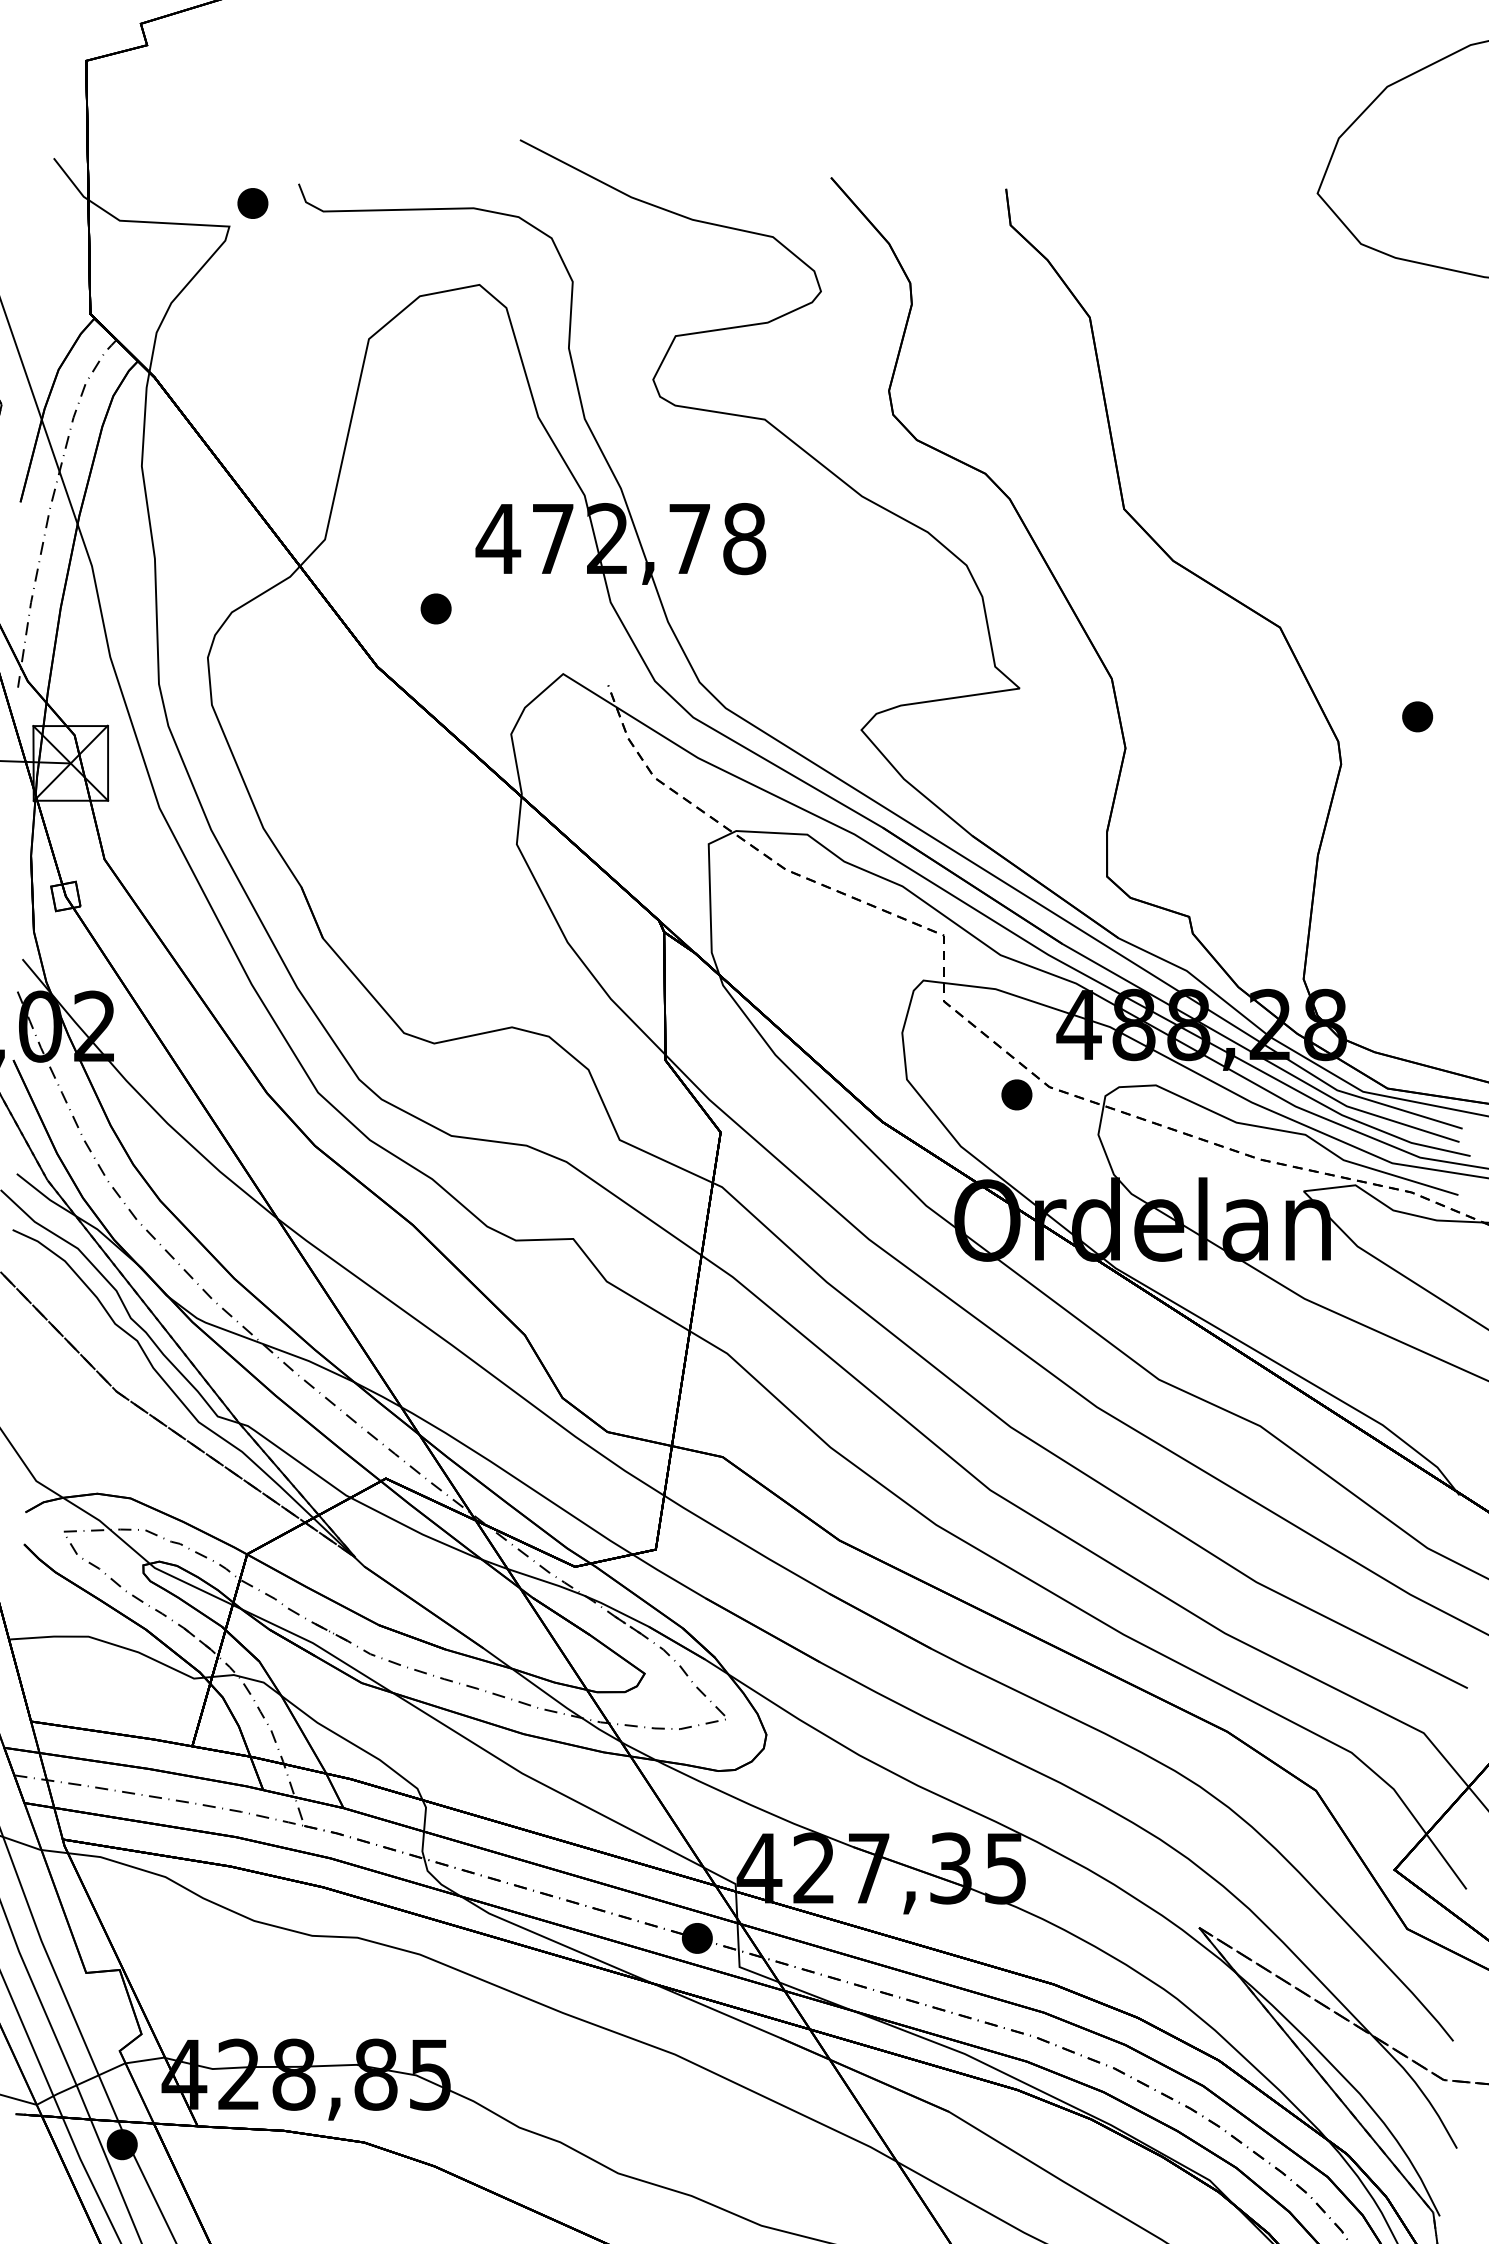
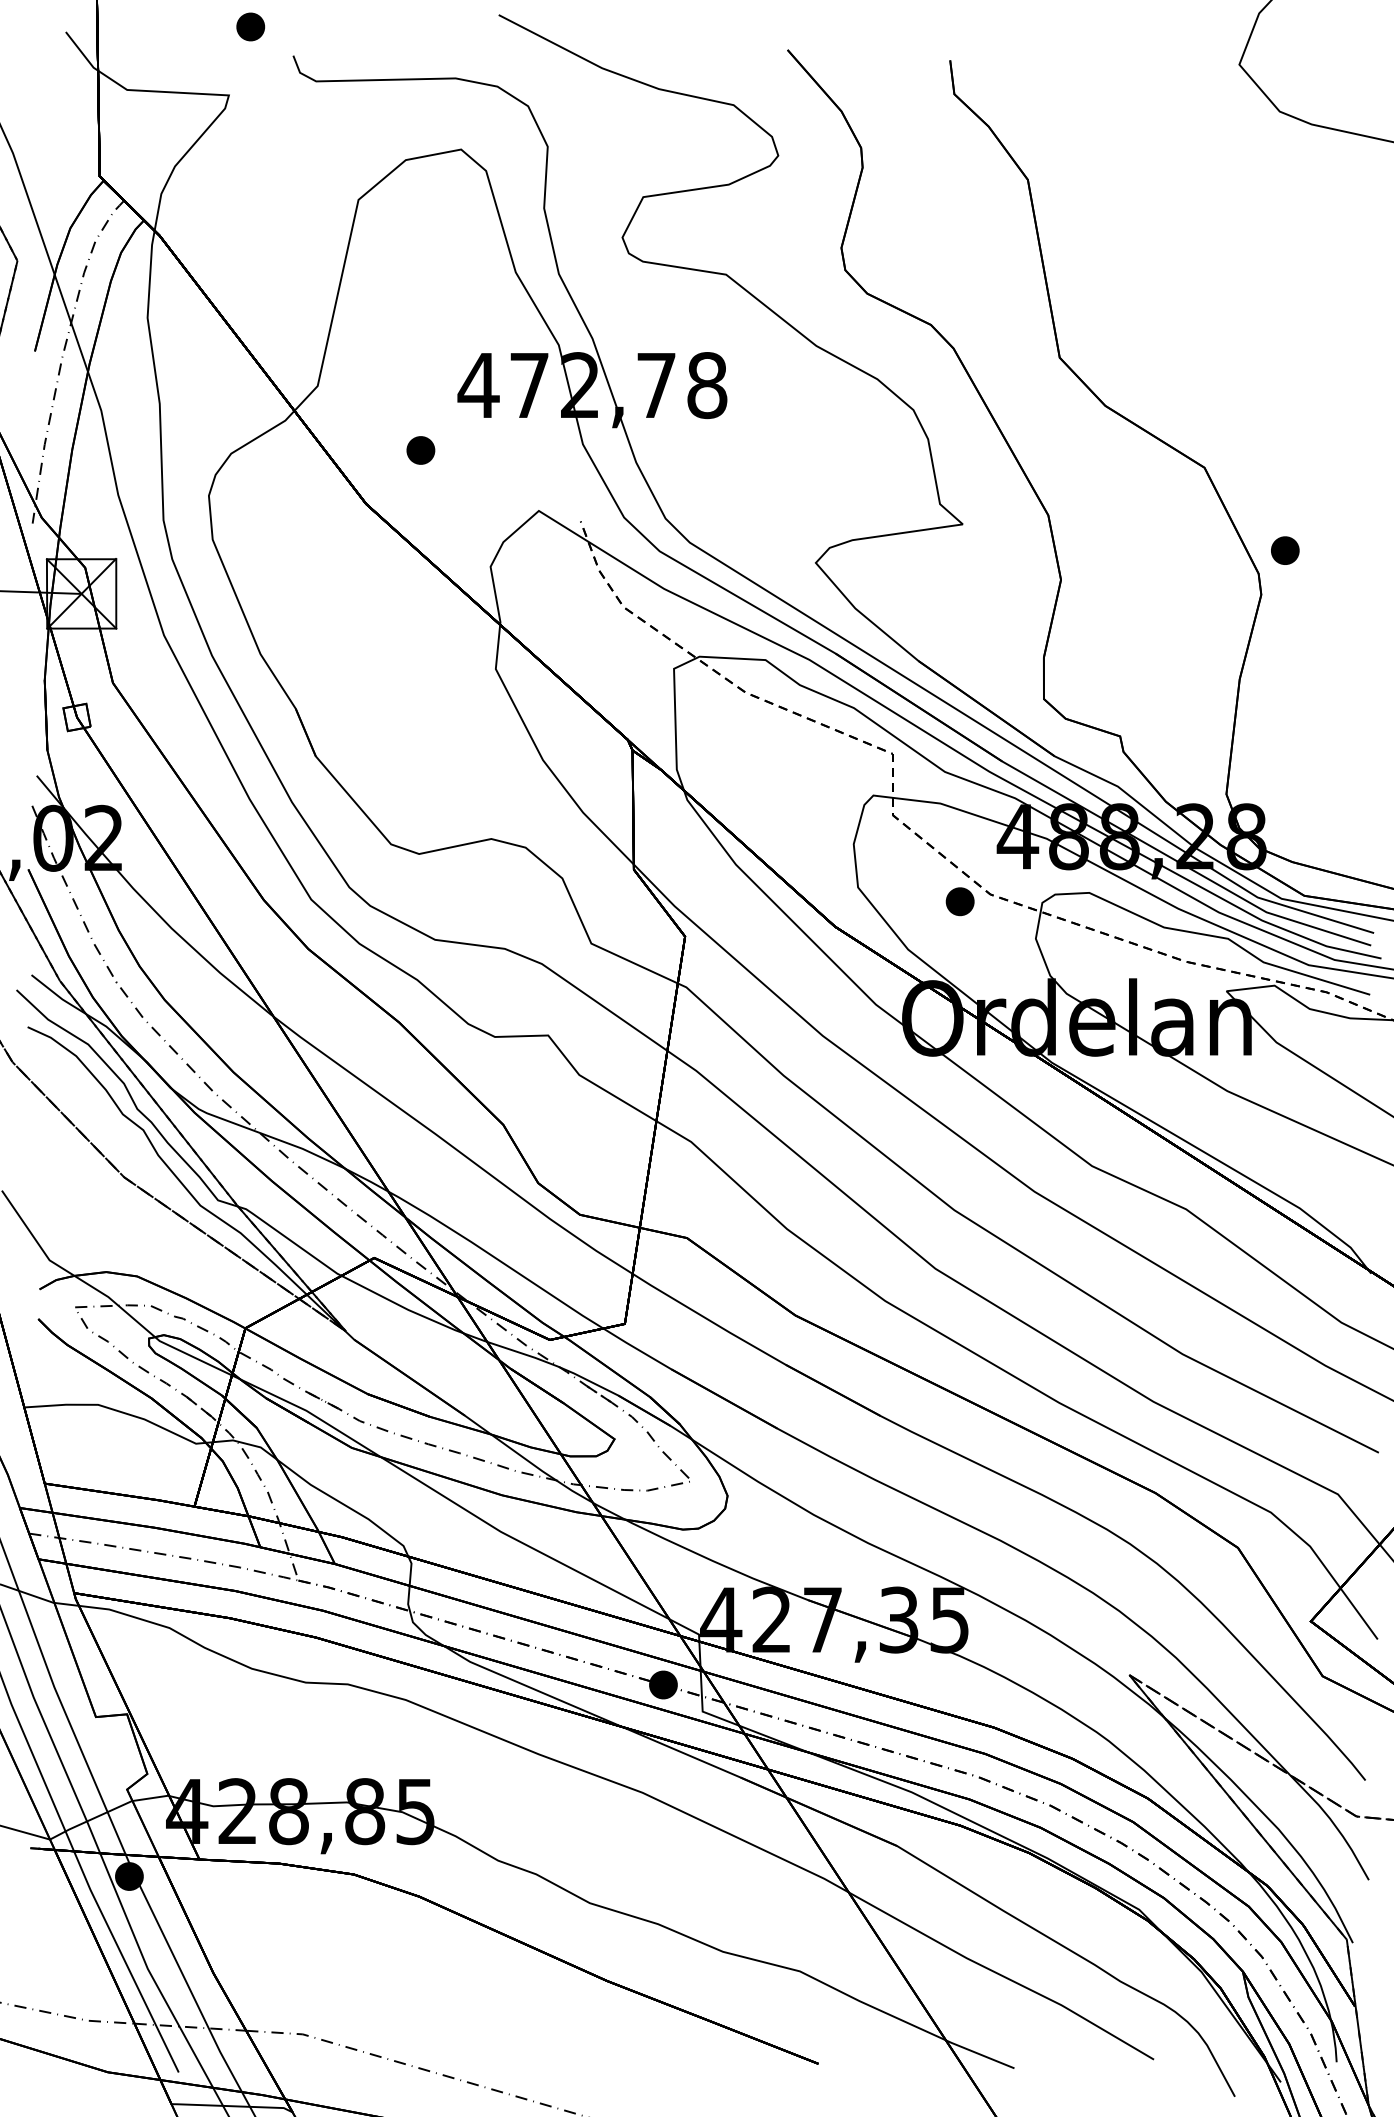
part: (252, 202) -> (250, 26), moved
part: (1417, 716) -> (1285, 550), moved

